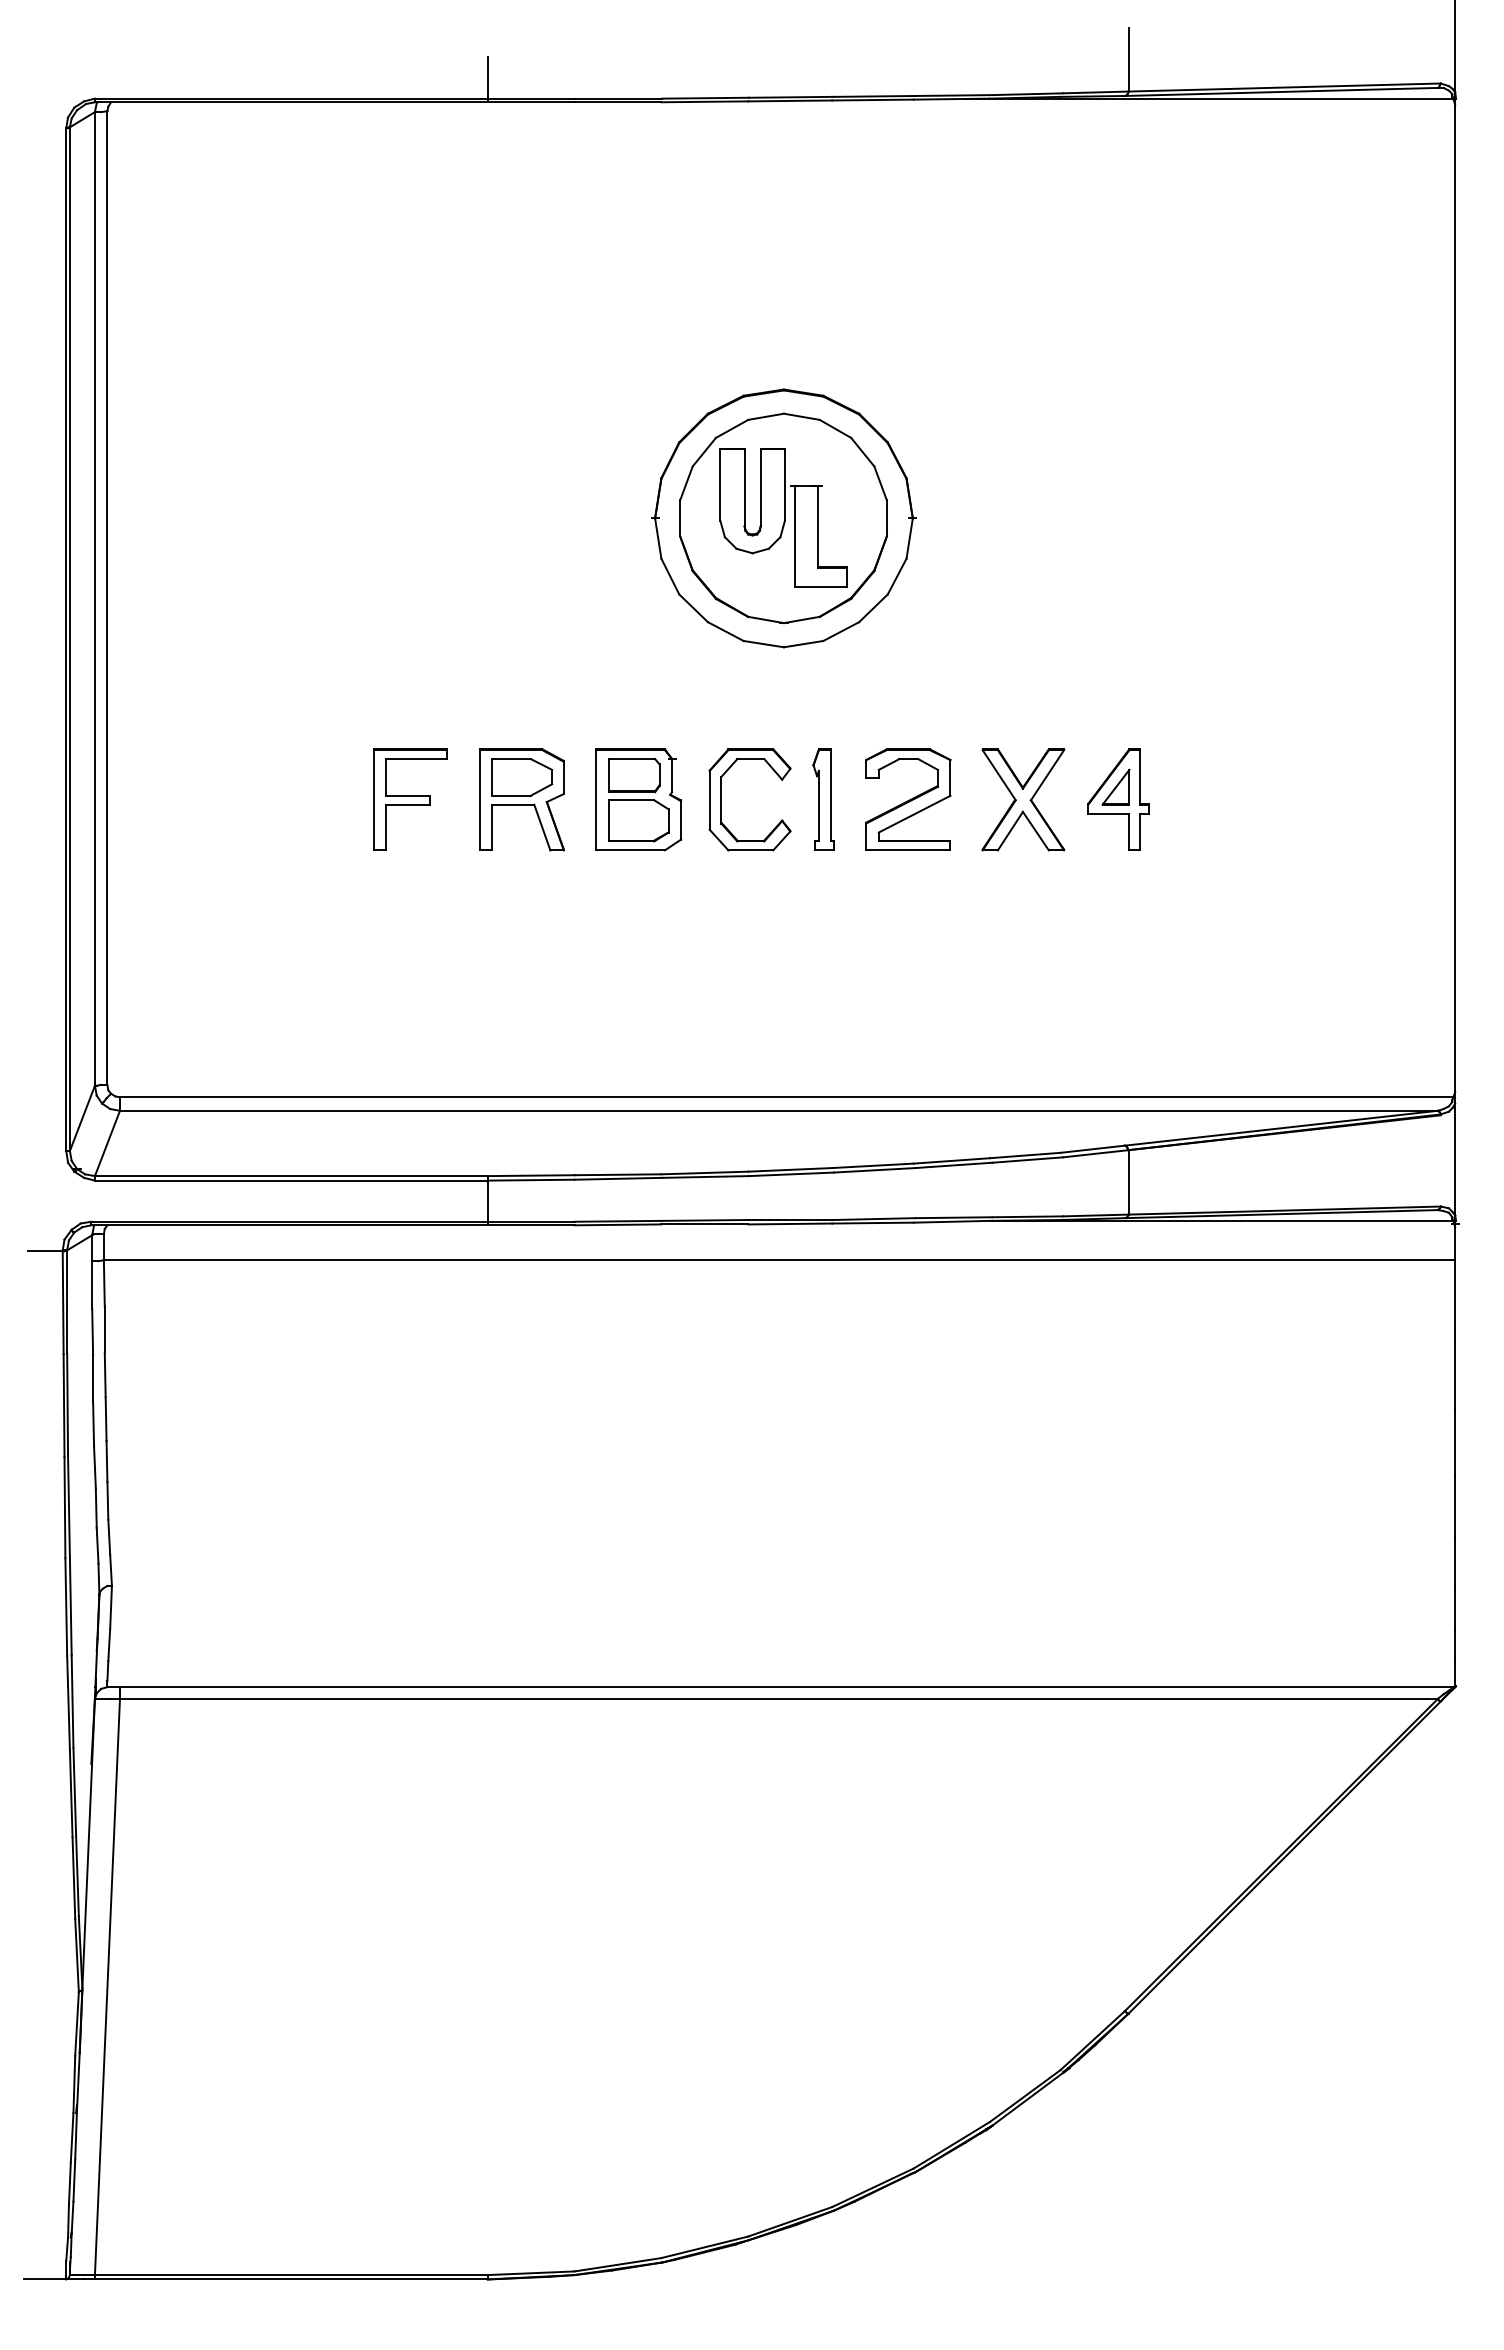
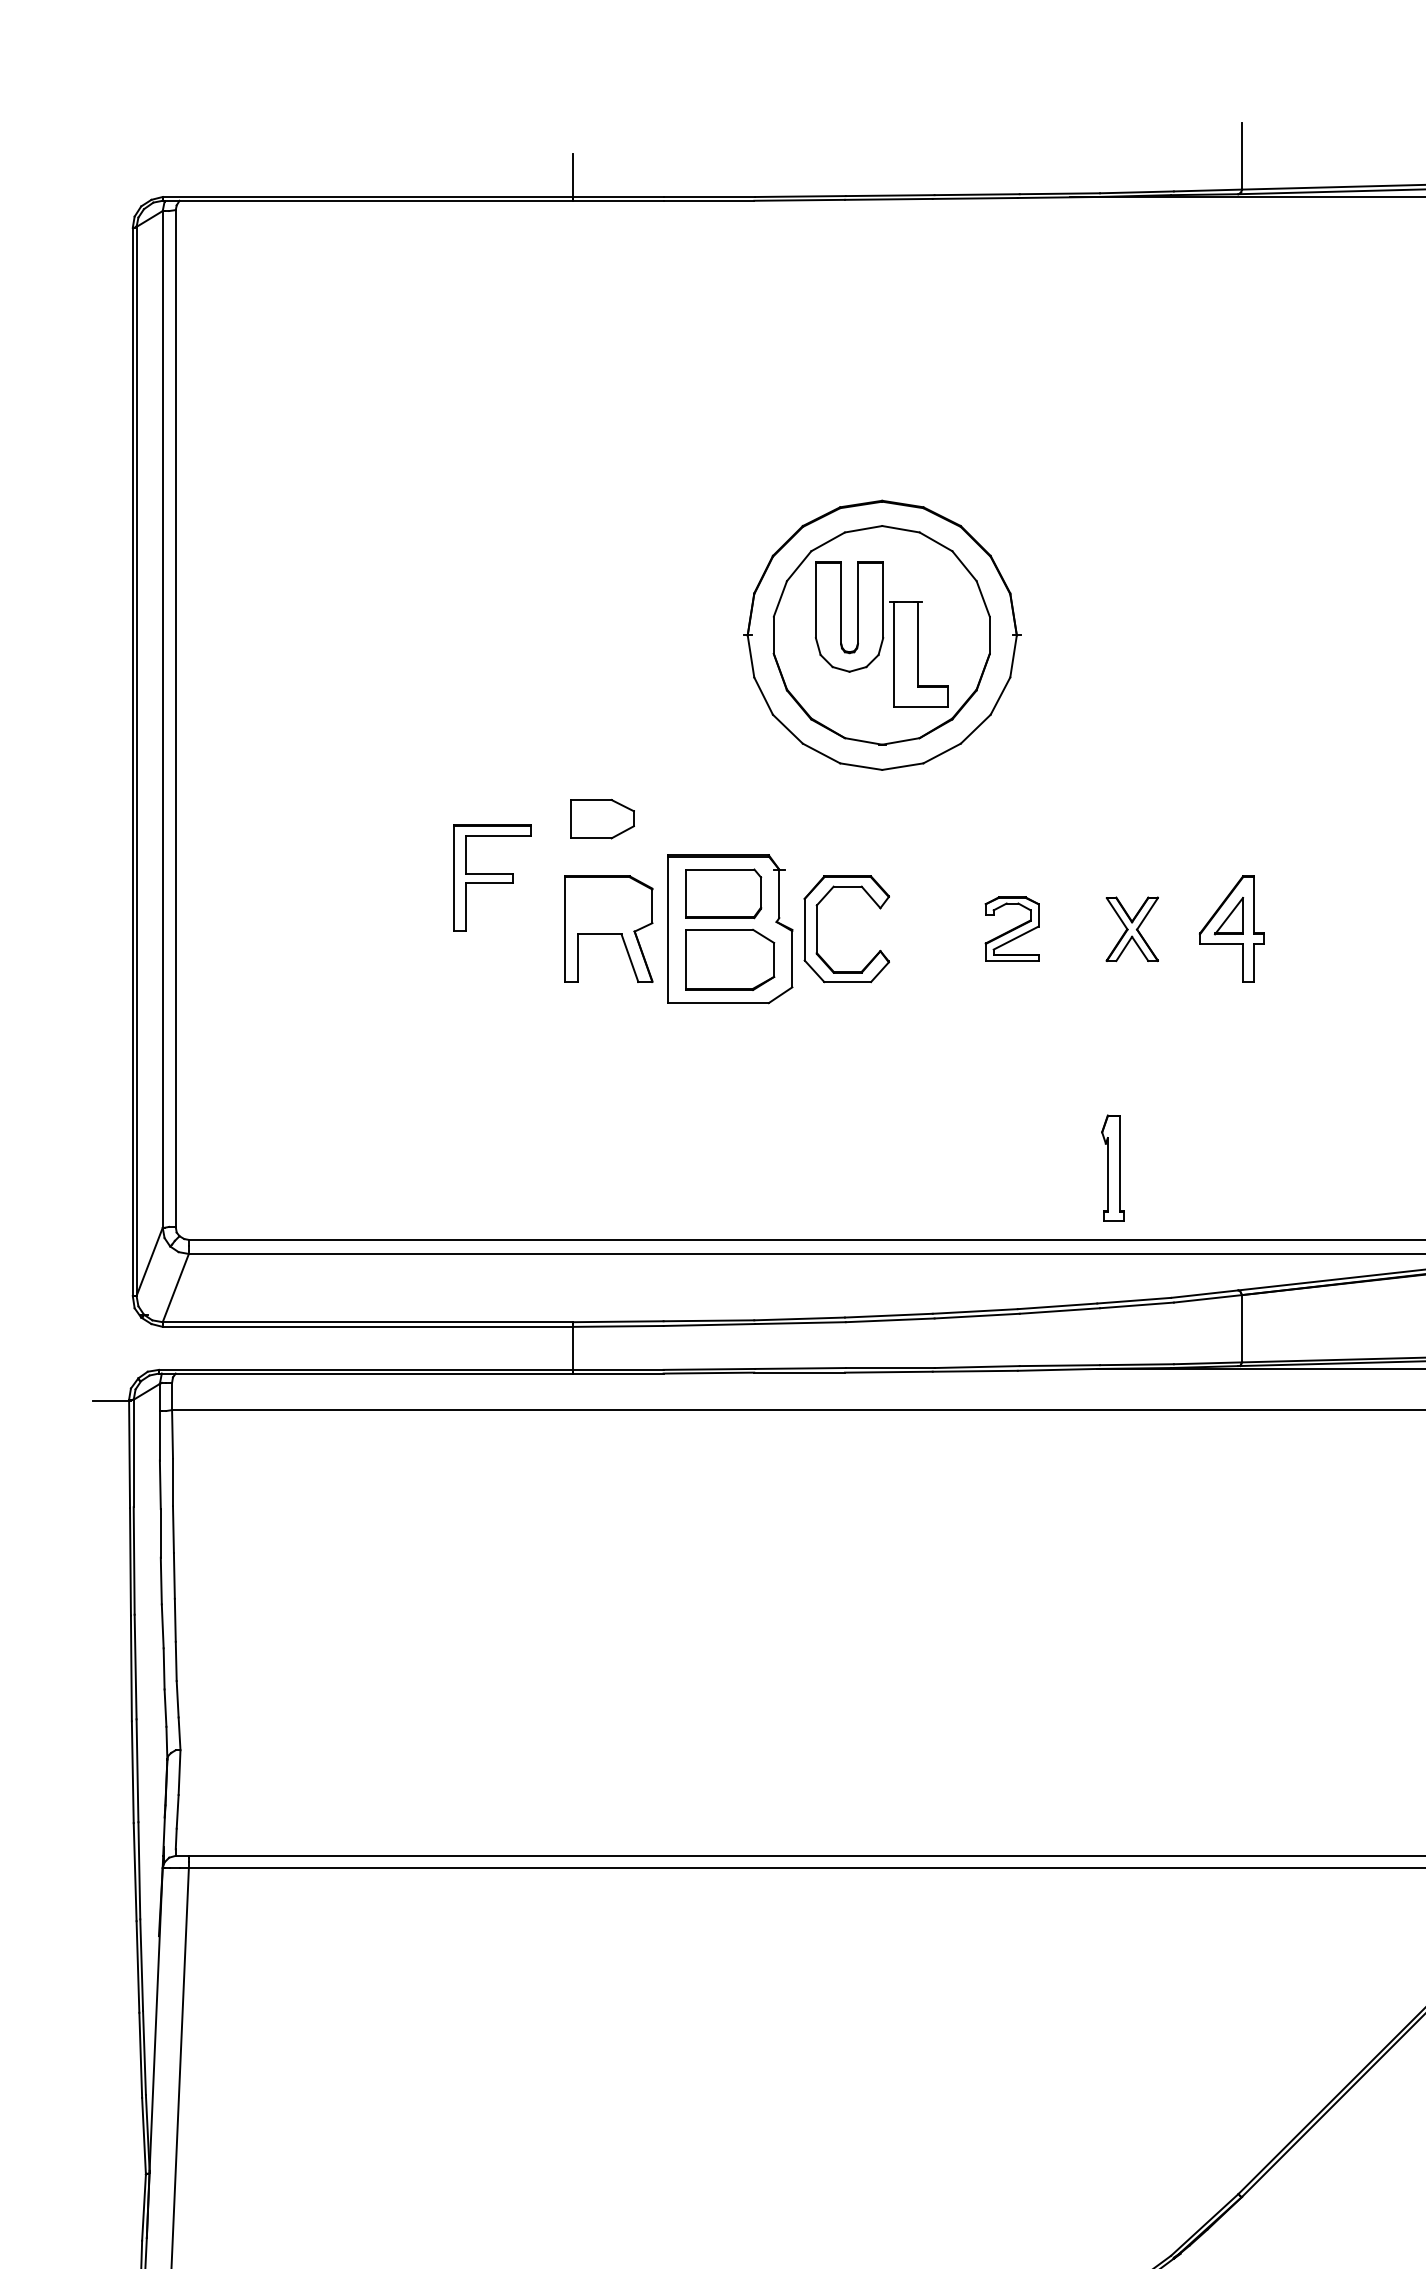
part: (522, 777) -> (602, 819), moved
part: (410, 799) -> (492, 877), moved
part: (638, 799) -> (730, 928), size x1.4
part: (823, 799) -> (1112, 1168), moved
part: (908, 799) -> (1012, 928), size x0.6
part: (1023, 799) -> (1132, 928), size x0.6

